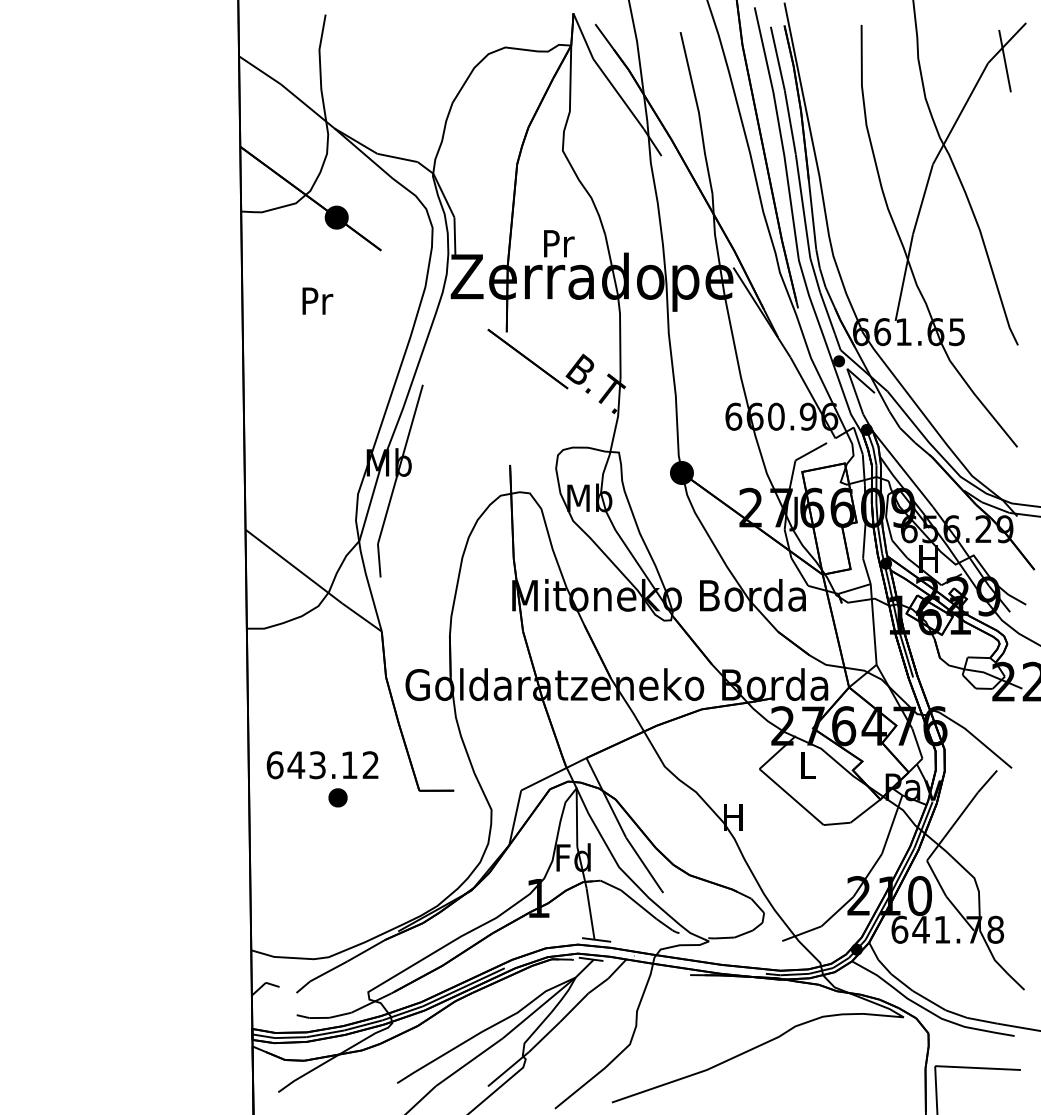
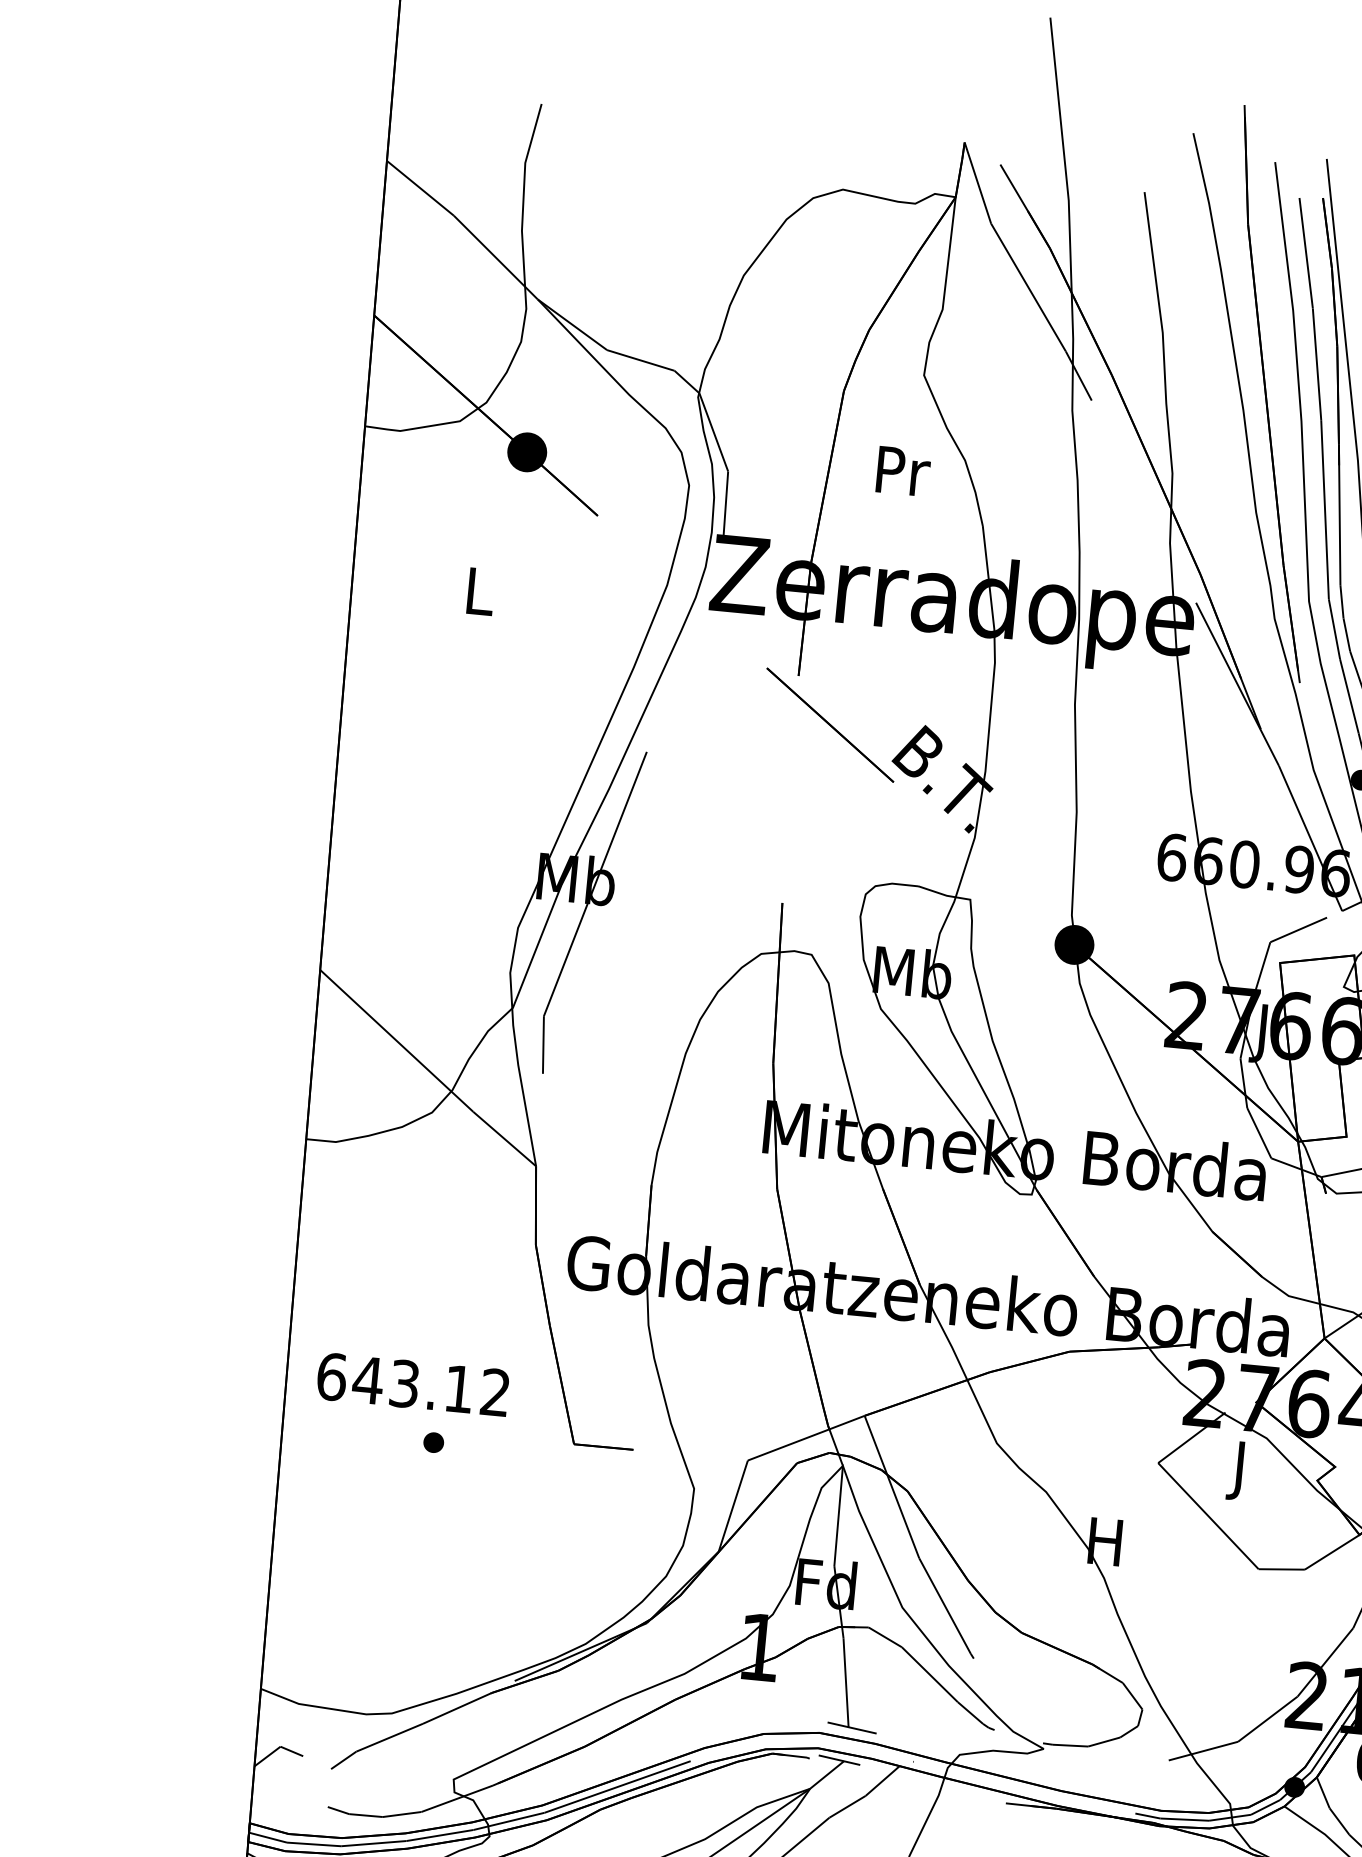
text: (559, 243) -> (903, 471), moved
text: (317, 300) -> (480, 590), Pr -> L
text: (807, 768) -> (1240, 1469), L -> J
part: (337, 797) -> (433, 1442), size x0.62

